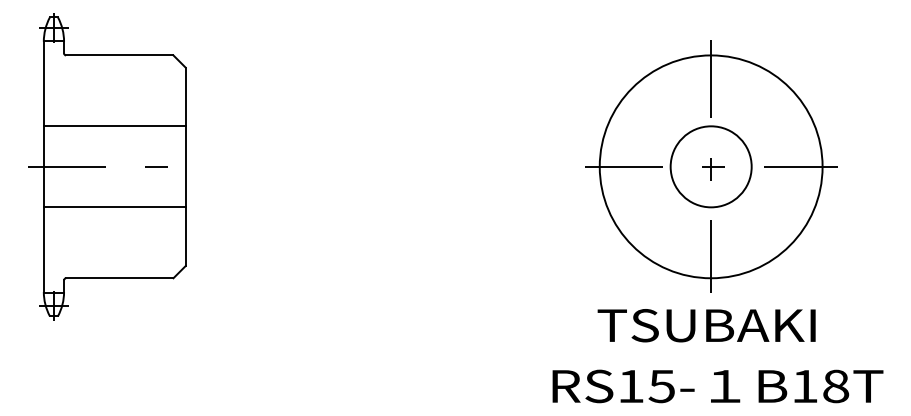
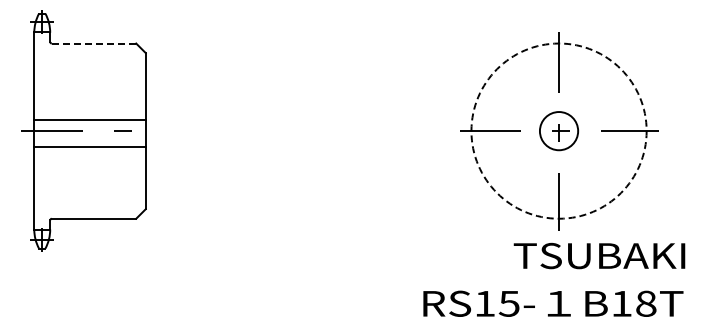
line: (120, 55) -> (94, 43), solid -> dashed
line: (114, 126) -> (89, 120), moved
circle: (710, 166) -> (558, 130), solid -> dashed
circle: (710, 167) -> (558, 131), size x0.6
line: (114, 208) -> (89, 147), moved
text: (706, 324) -> (599, 255), moved
text: (718, 386) -> (553, 303), moved

